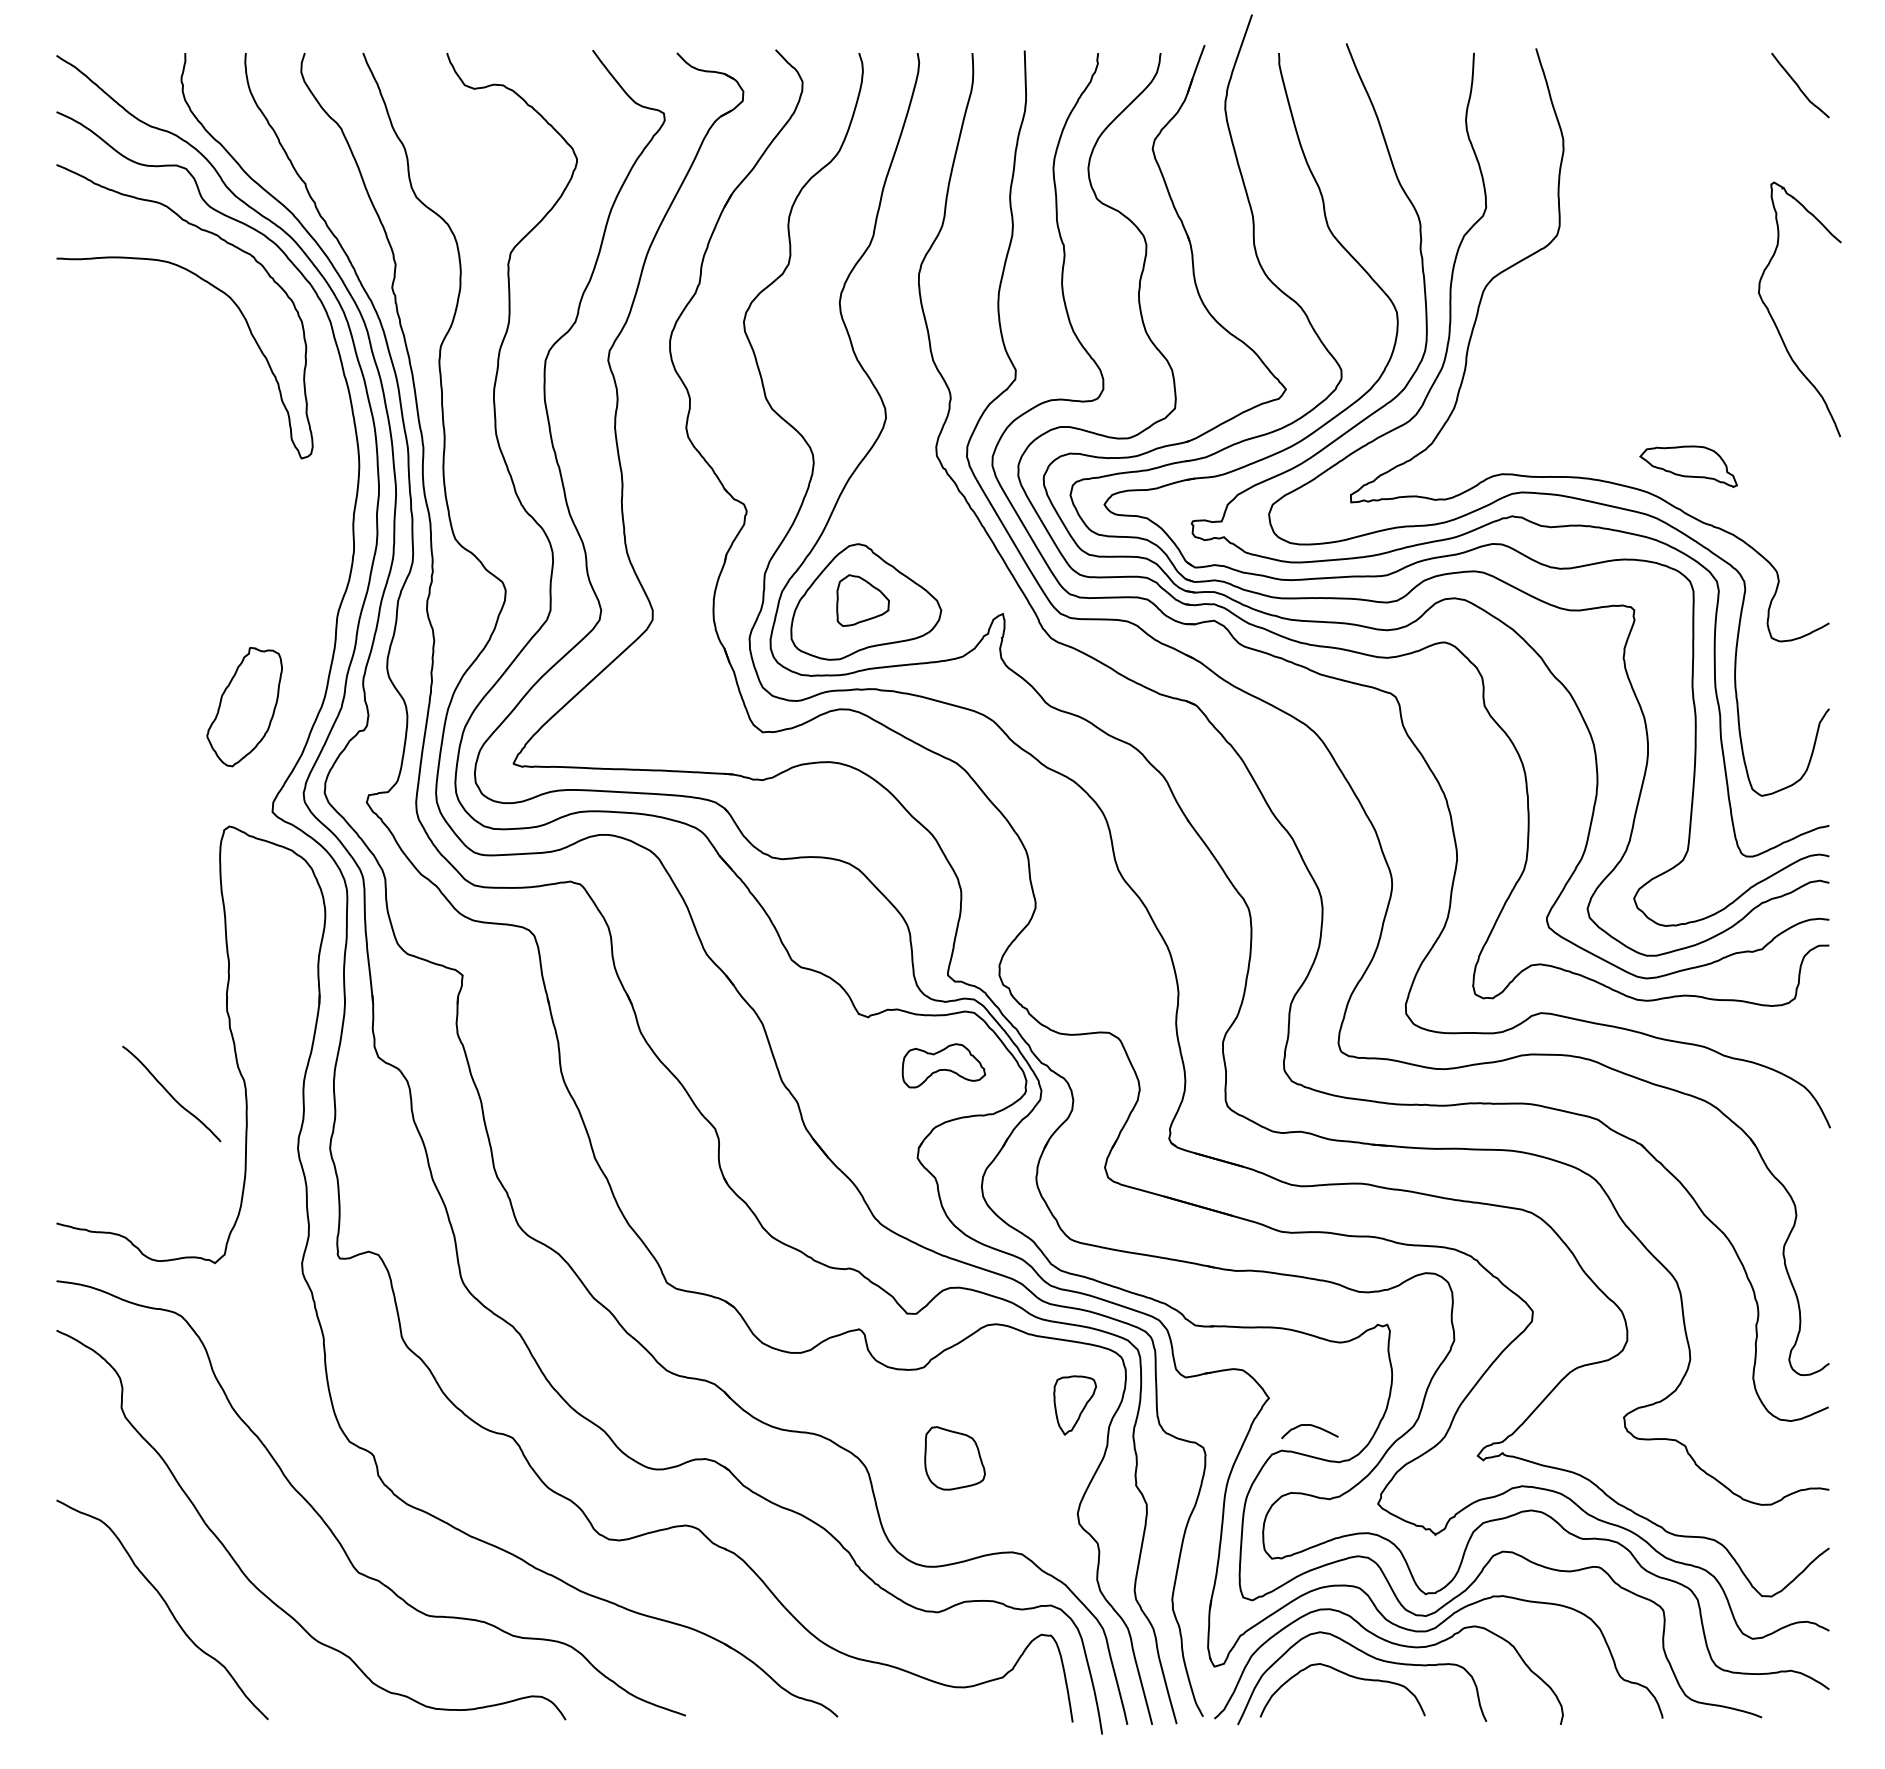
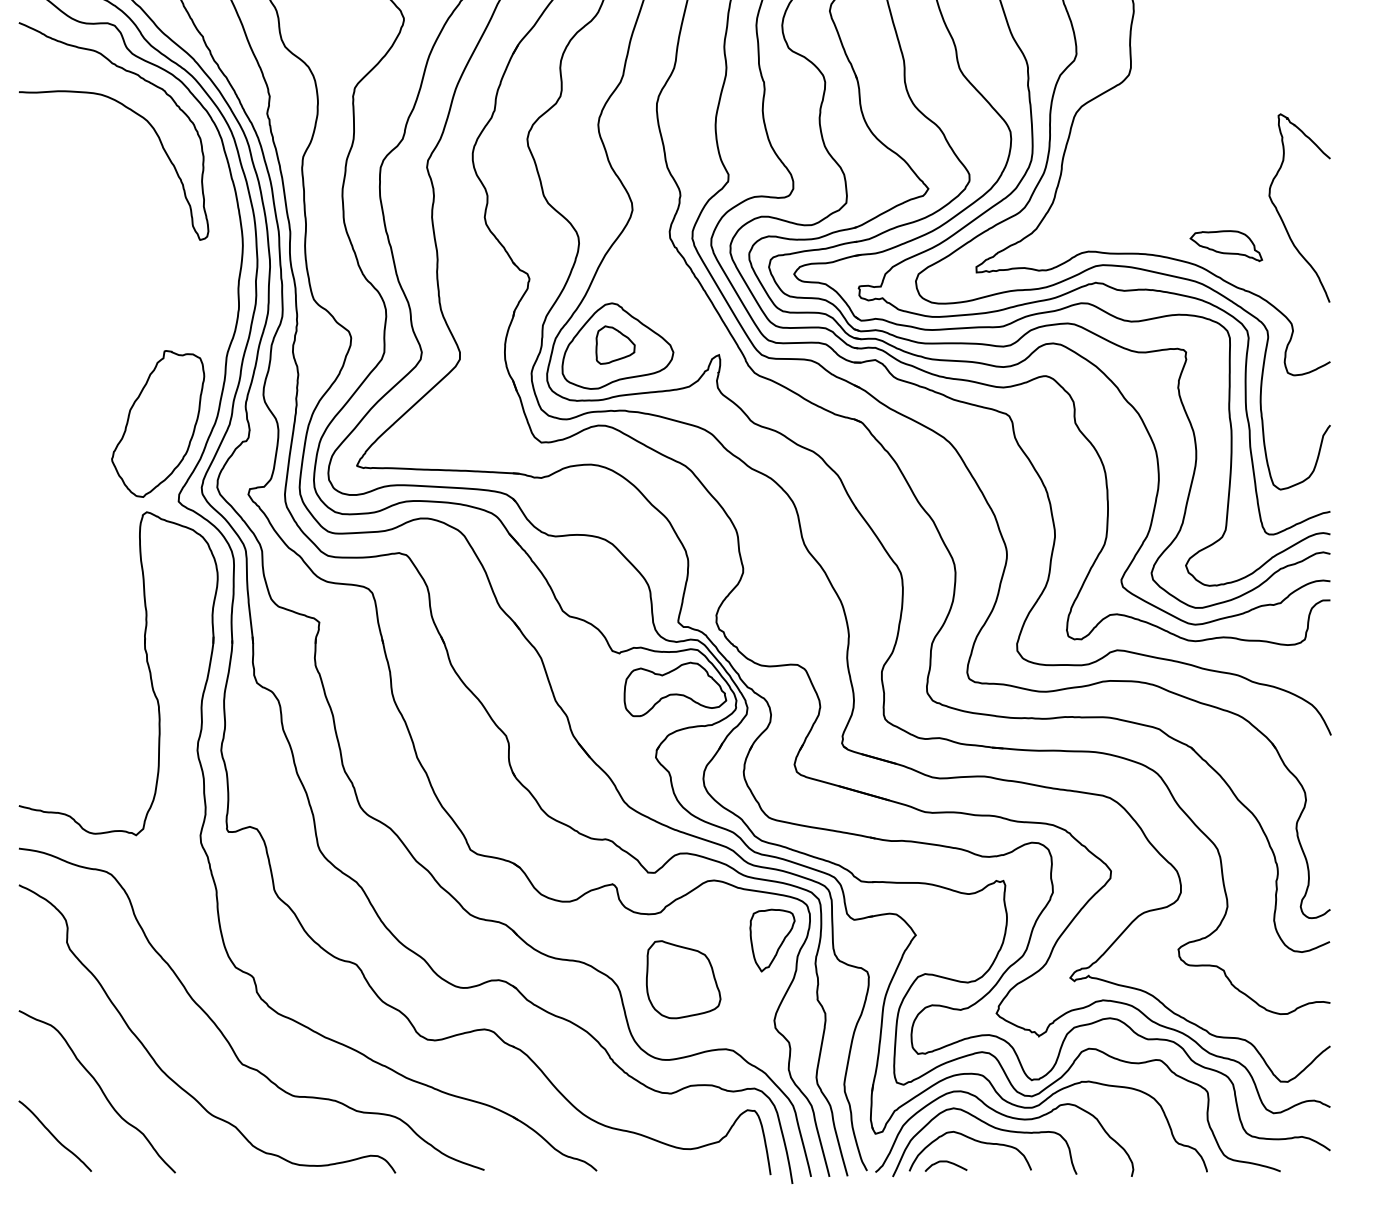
curve: (1775, 322) -> (1281, 217), moved
part: (244, 706) -> (157, 423), size x1.67
part: (943, 1065) -> (675, 689), size x1.67
curve: (170, 1093) -> (54, 1135), moved
part: (1074, 1405) -> (771, 940), size x1.43
curve: (1311, 1426) -> (947, 1162), moved
part: (954, 1458) -> (683, 979), size x1.67

